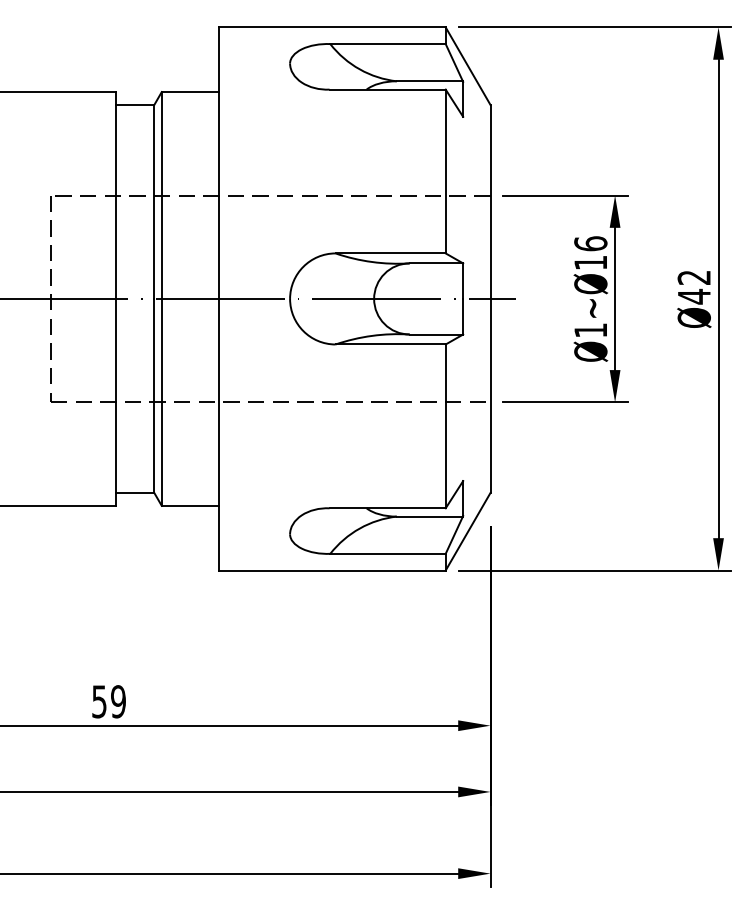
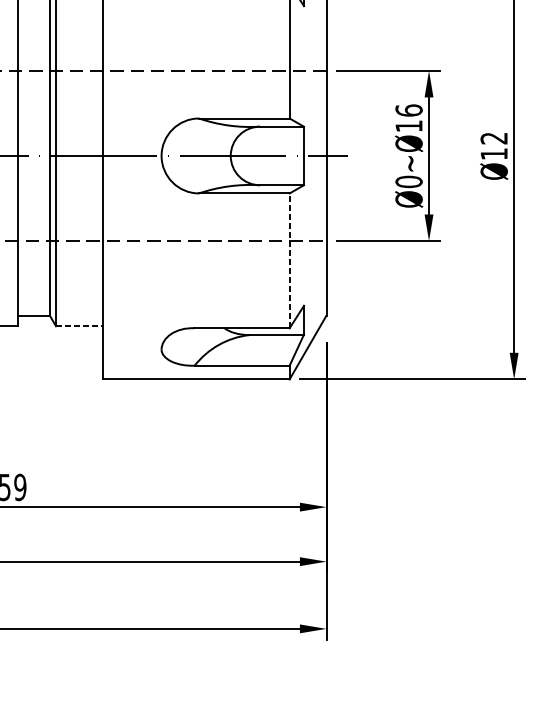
text: (694, 296) -> (494, 153), 42 -> 12
text: (590, 330) -> (408, 181), Ø1~Ø -> Ø0~Ø
line: (445, 426) -> (289, 260), solid -> dashed
line: (190, 505) -> (79, 325), solid -> dashed

